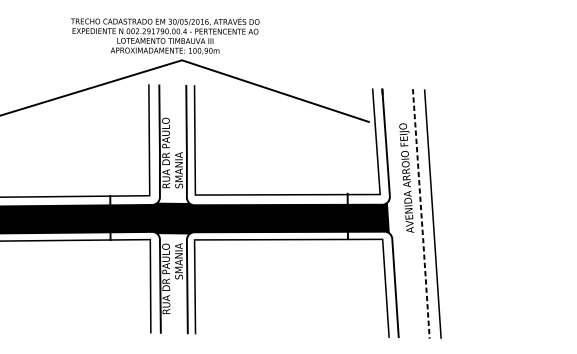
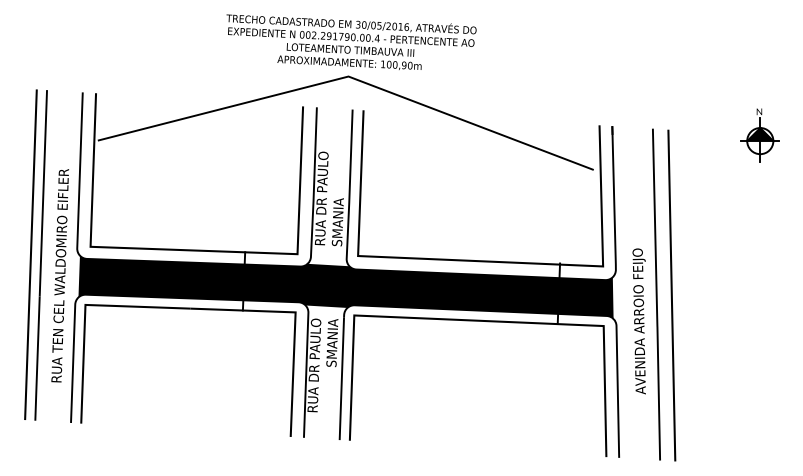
text: (165, 34) -> (351, 41), moved
part: (493, 90) -> (759, 135), added
text: (406, 178) -> (638, 321), moved
line: (421, 215) -> (656, 296), dashed -> solid

